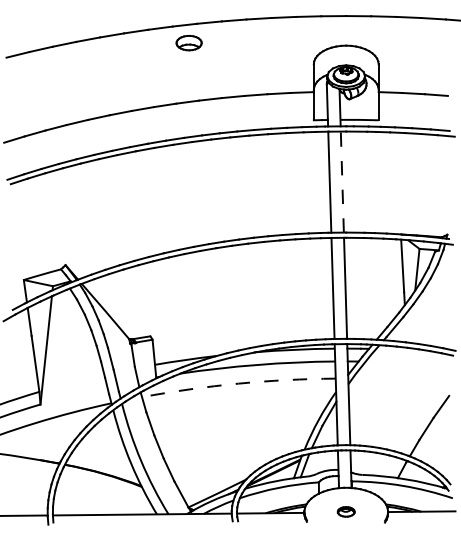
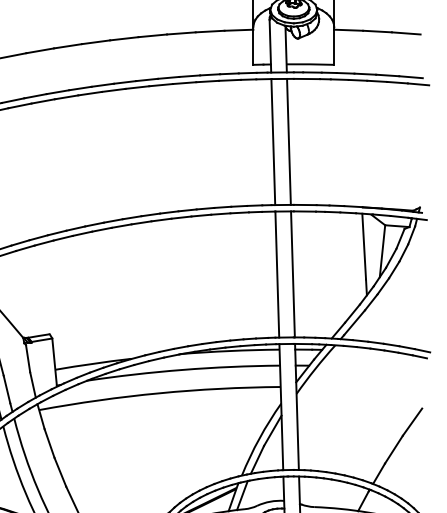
line: (342, 182) -> (289, 142), dashed -> solid
arc: (238, 383) -> (159, 393), dashed -> solid

